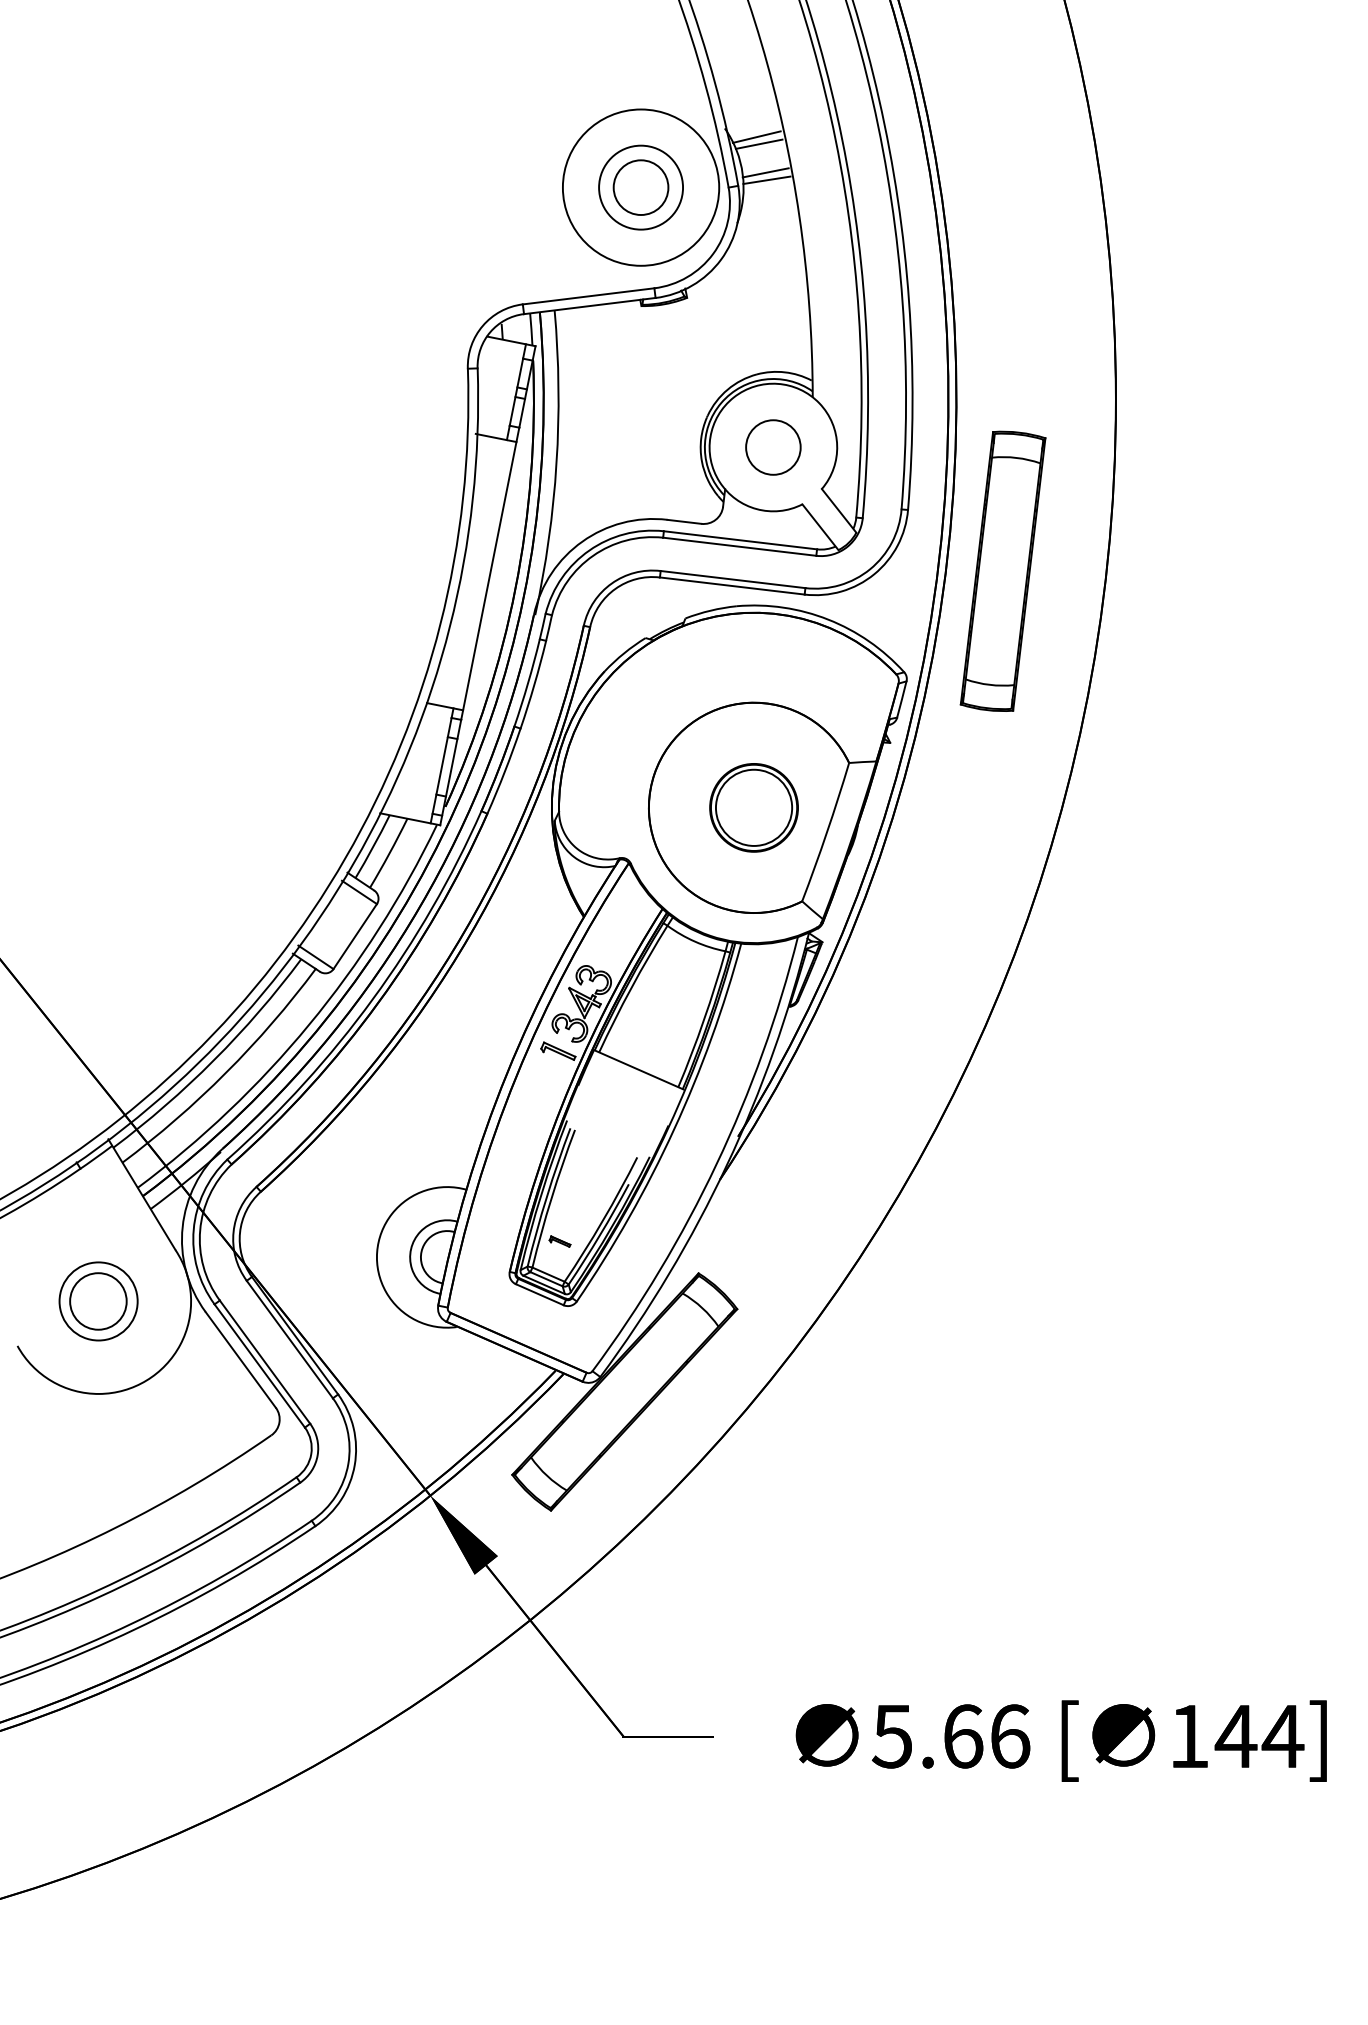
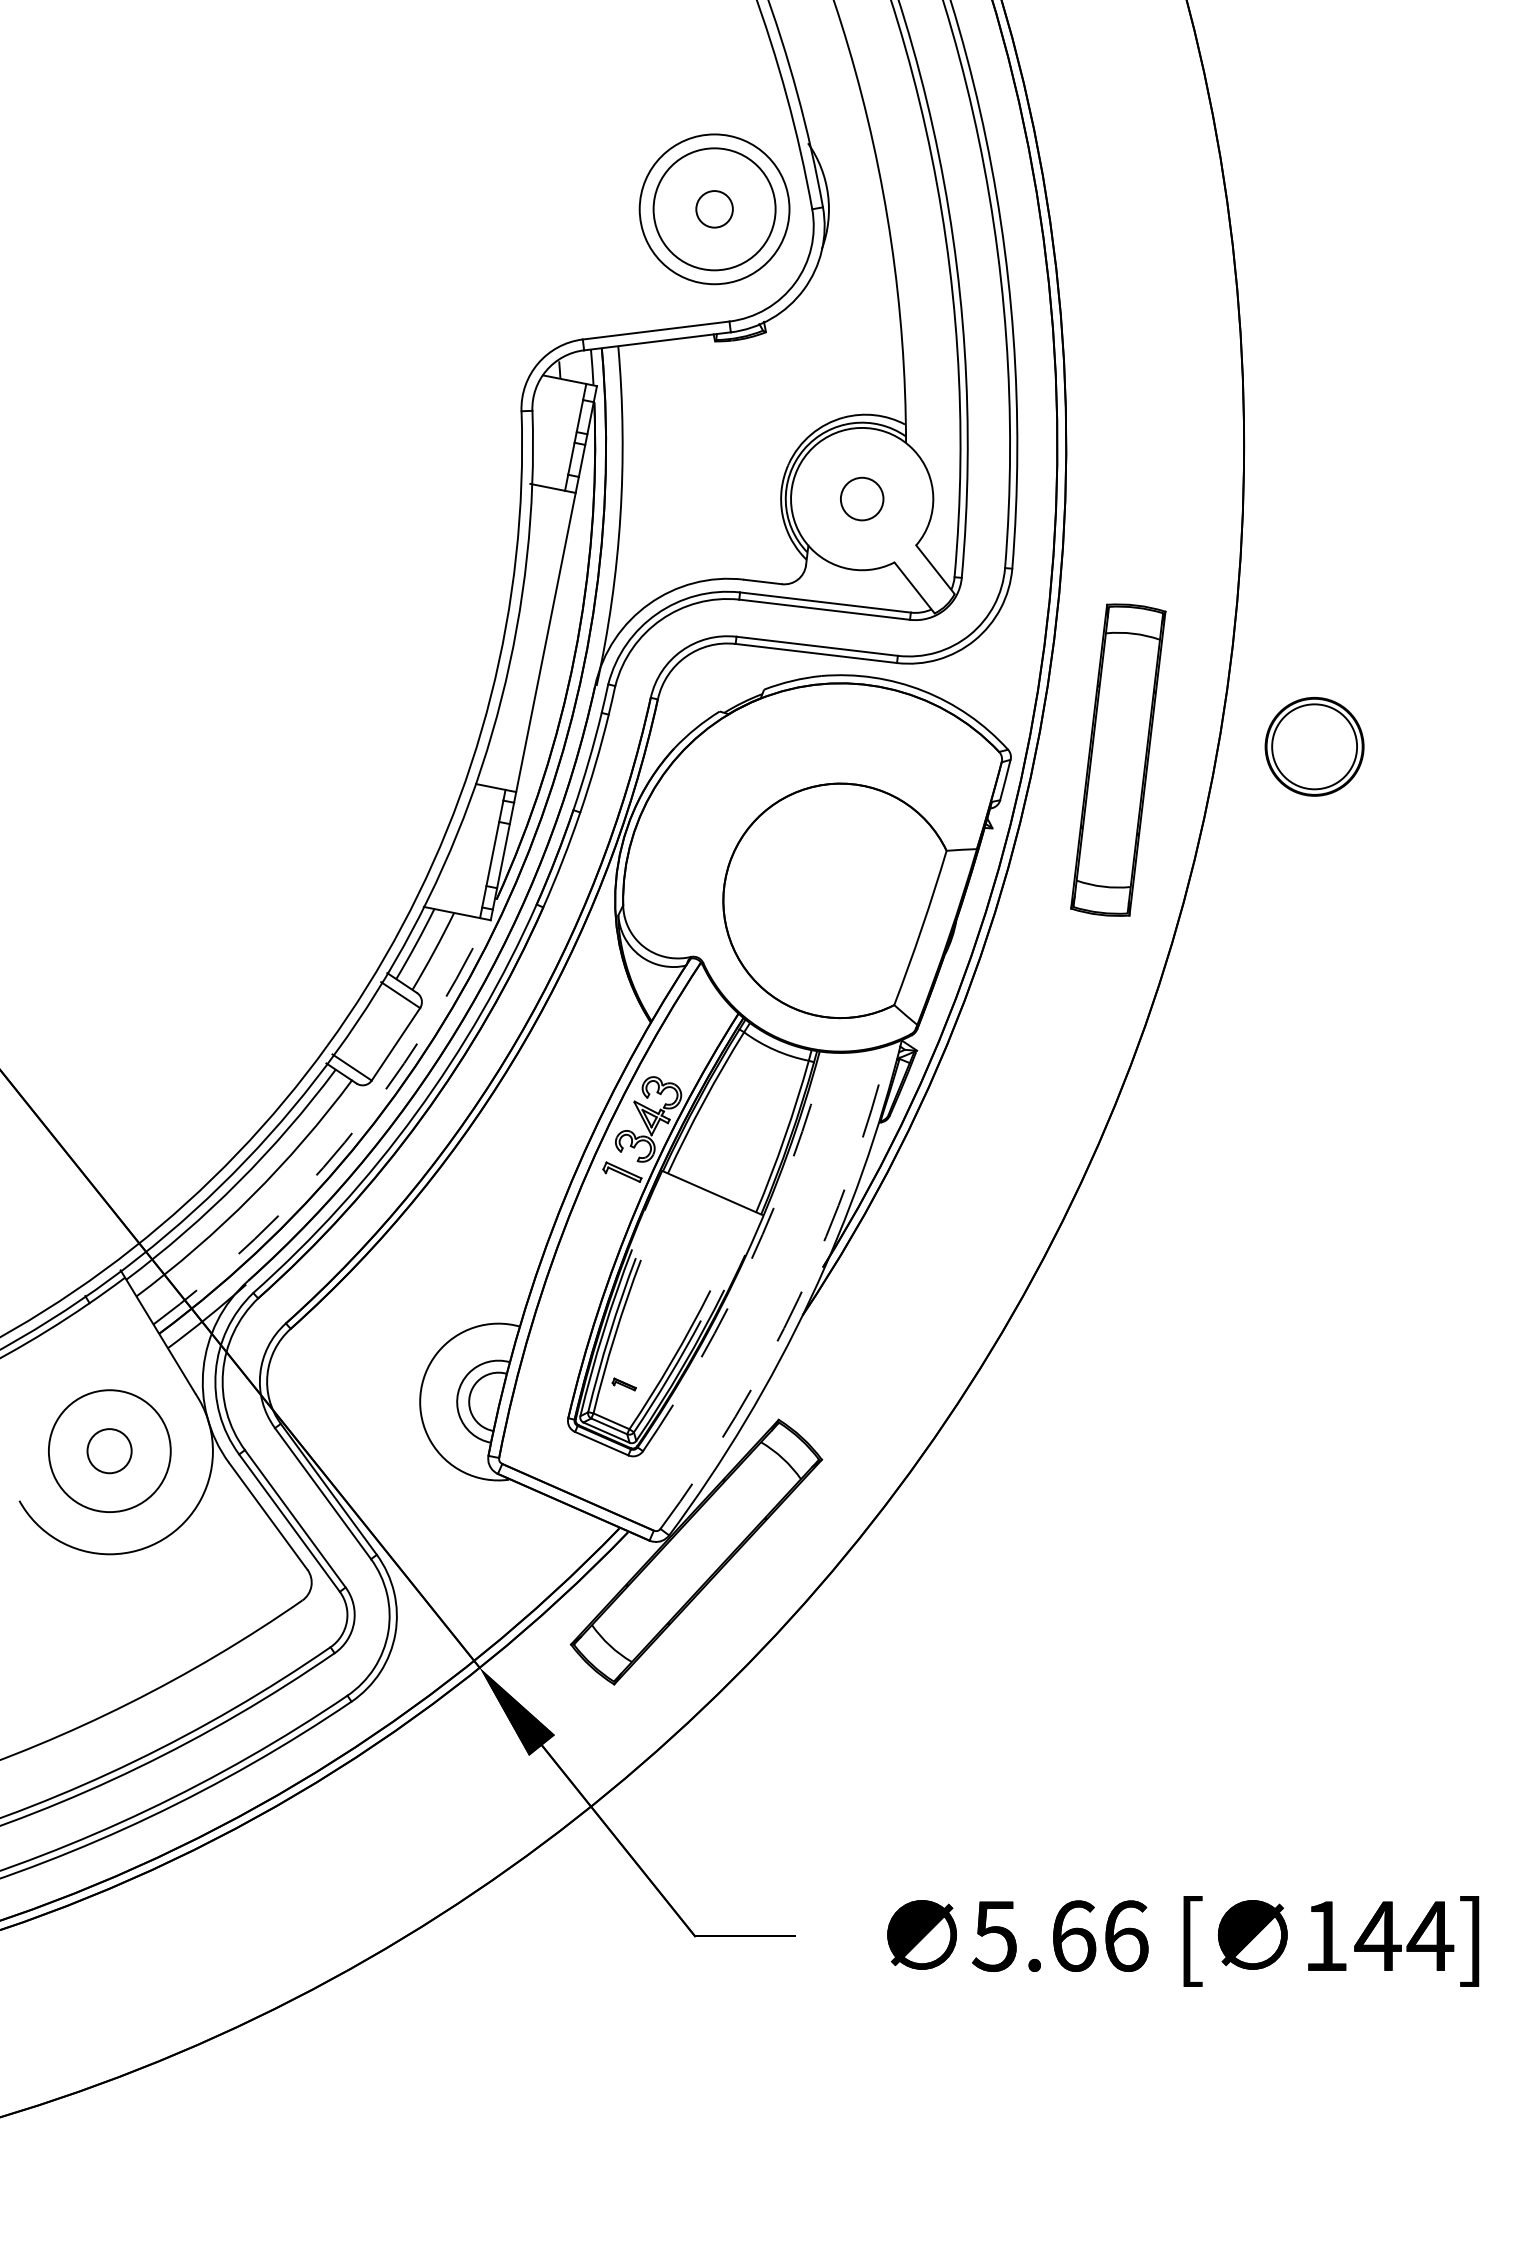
line: (756, 136) -> (843, 152), removed
line: (759, 143) -> (846, 160), removed
line: (765, 172) -> (853, 192), removed
line: (766, 180) -> (854, 201), removed
circle: (640, 186) -> (714, 208), size x0.6
circle: (640, 187) -> (714, 209), size x0.7
circle: (640, 187) -> (714, 209), size x1.6
circle: (772, 447) -> (861, 498), size x0.7
part: (1003, 570) -> (1118, 759), moved
part: (753, 807) -> (1314, 746), moved
arc: (309, 1024) -> (344, 1142), solid -> dashed
arc: (674, 1129) -> (751, 1259), solid -> dashed
arc: (716, 1164) -> (798, 1298), solid -> dashed
circle: (98, 1300) -> (109, 1450), size x0.7
circle: (98, 1300) -> (109, 1450), size x1.4

